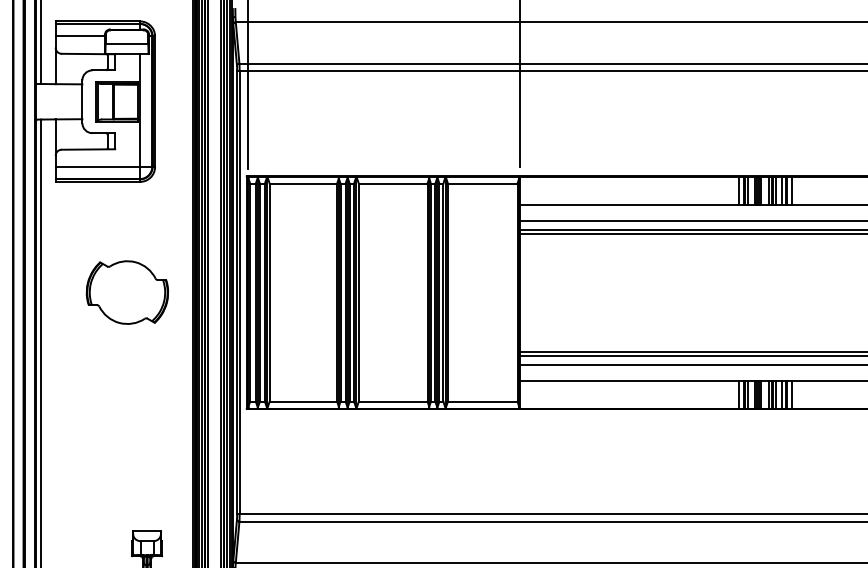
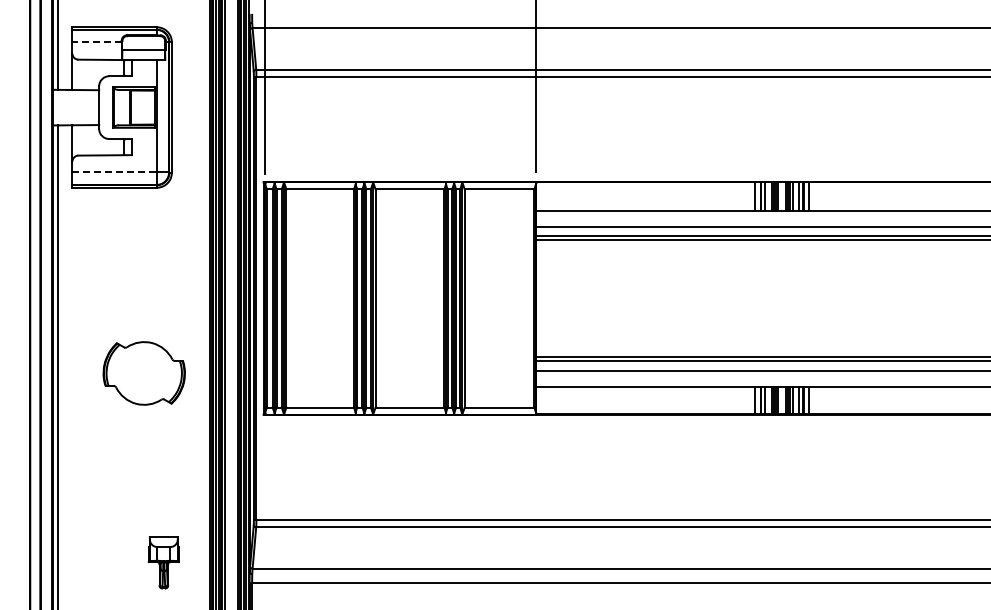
line: (80, 36) -> (97, 42), solid -> dashed
line: (97, 166) -> (114, 172), solid -> dashed
part: (126, 292) -> (143, 373), moved

